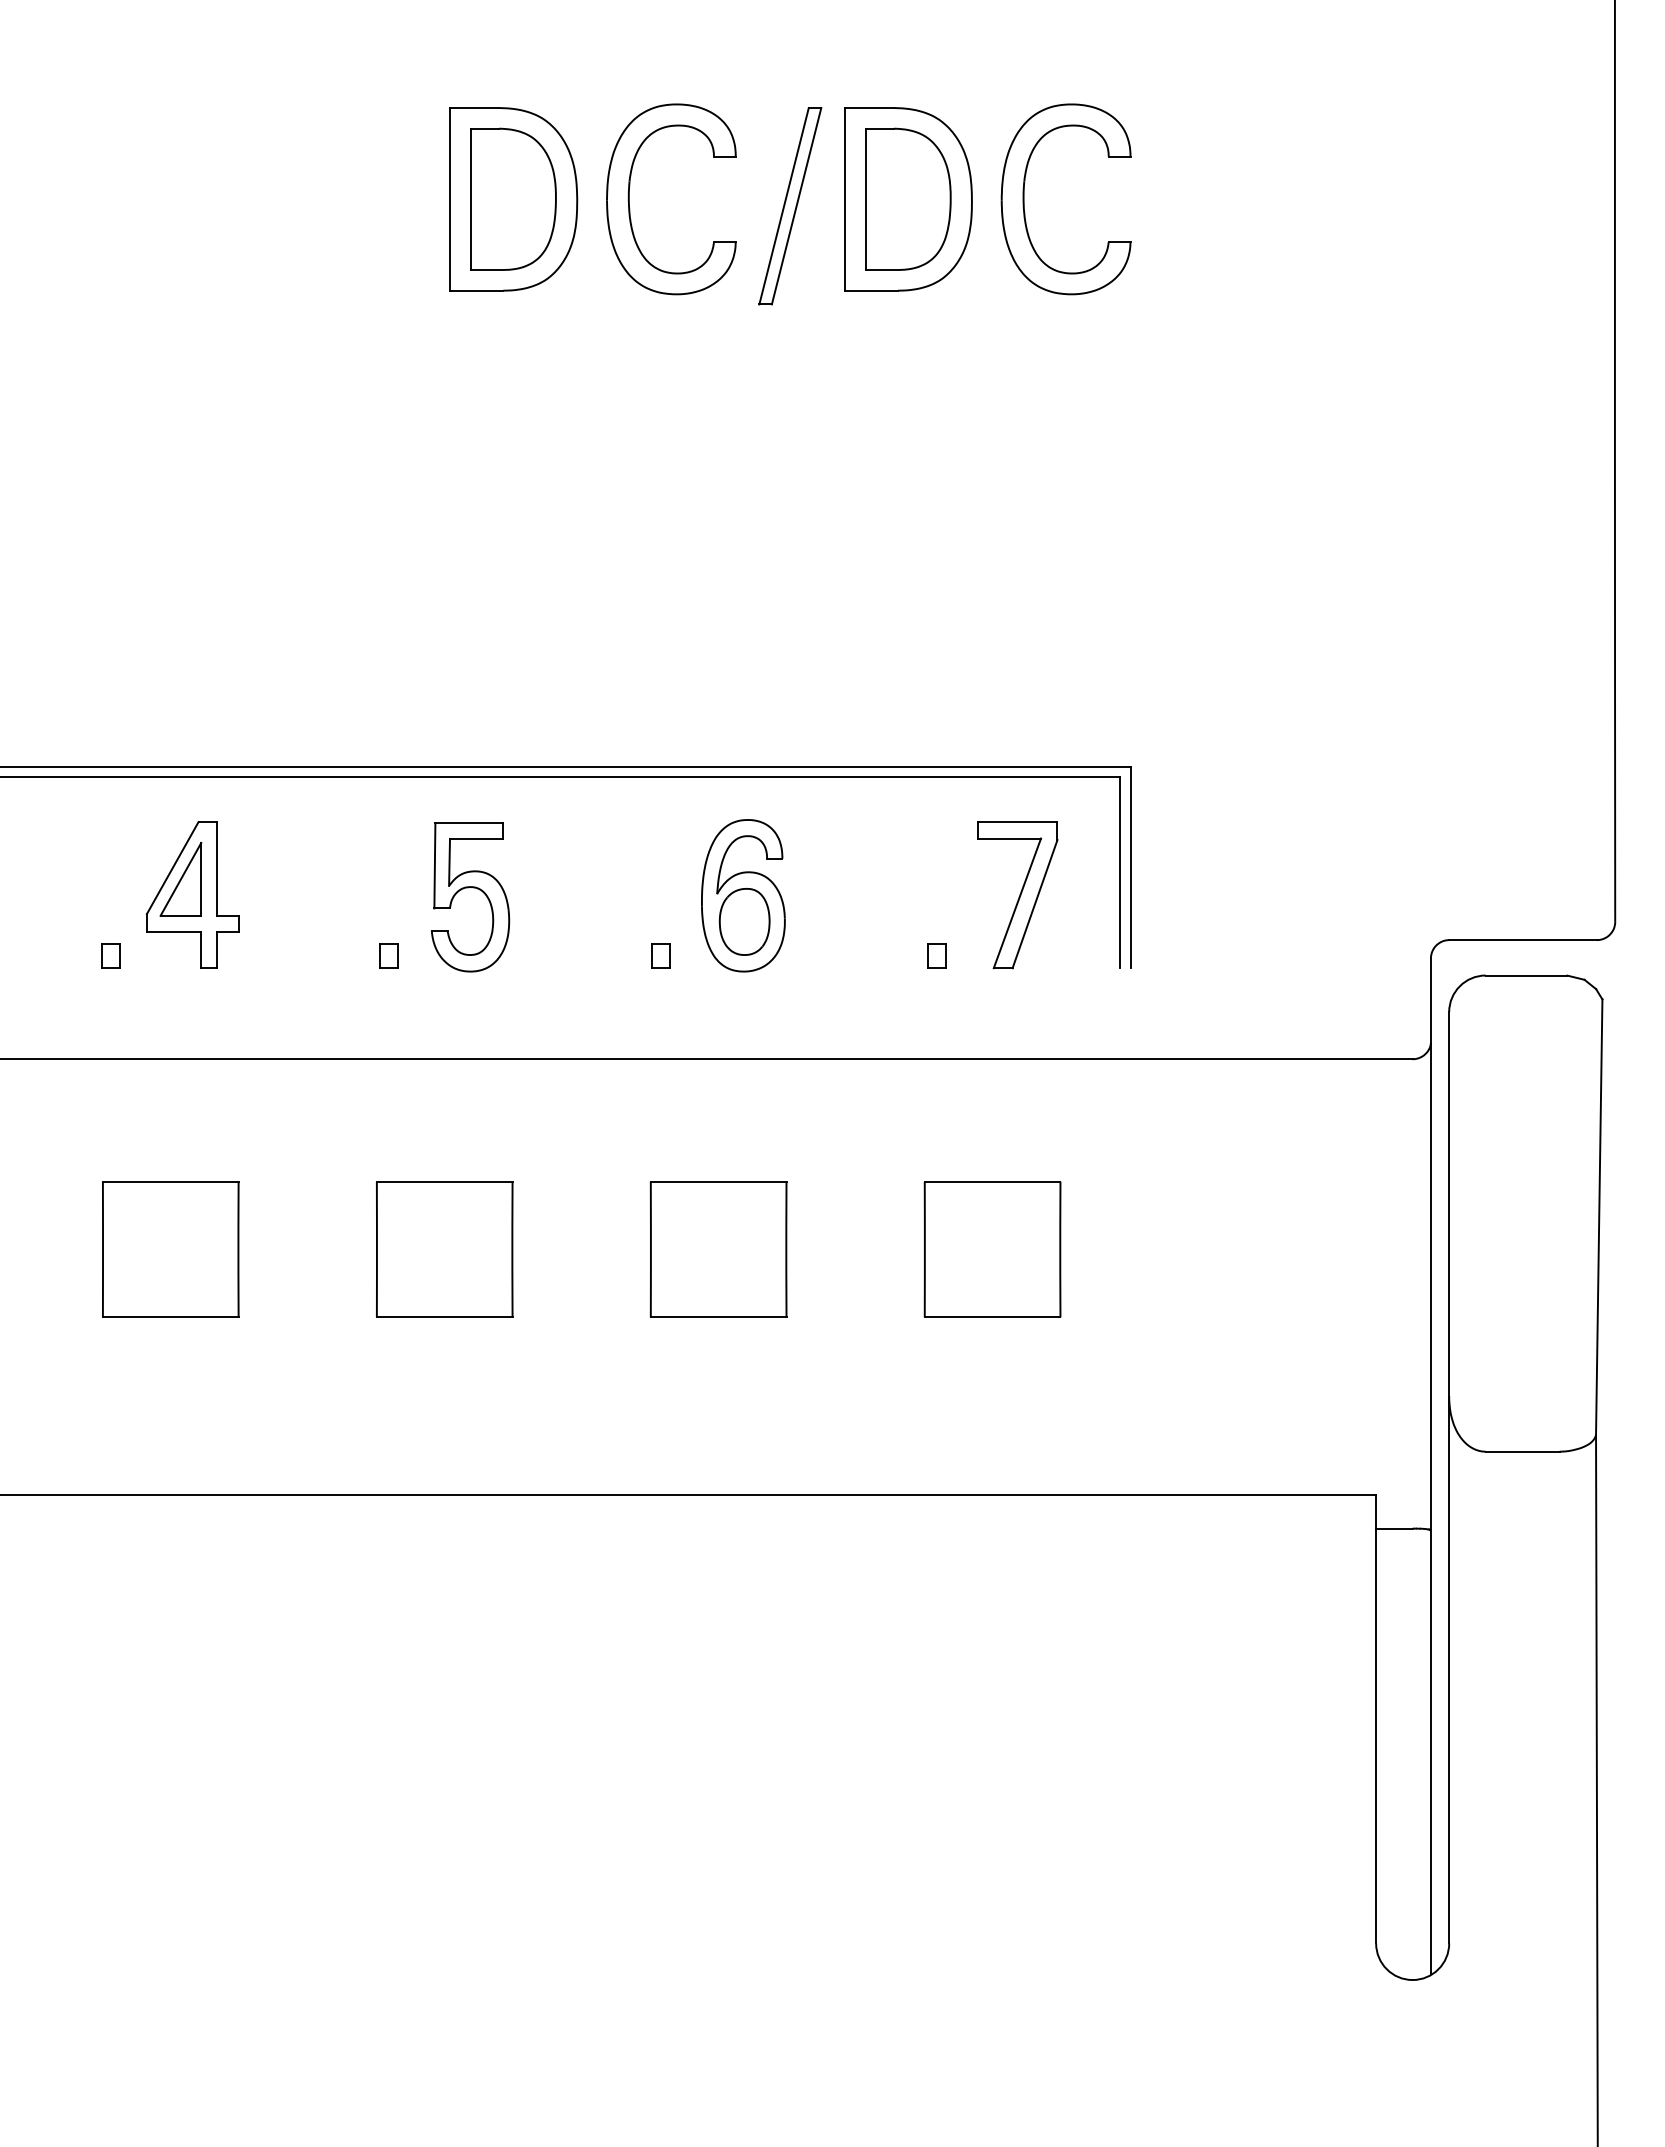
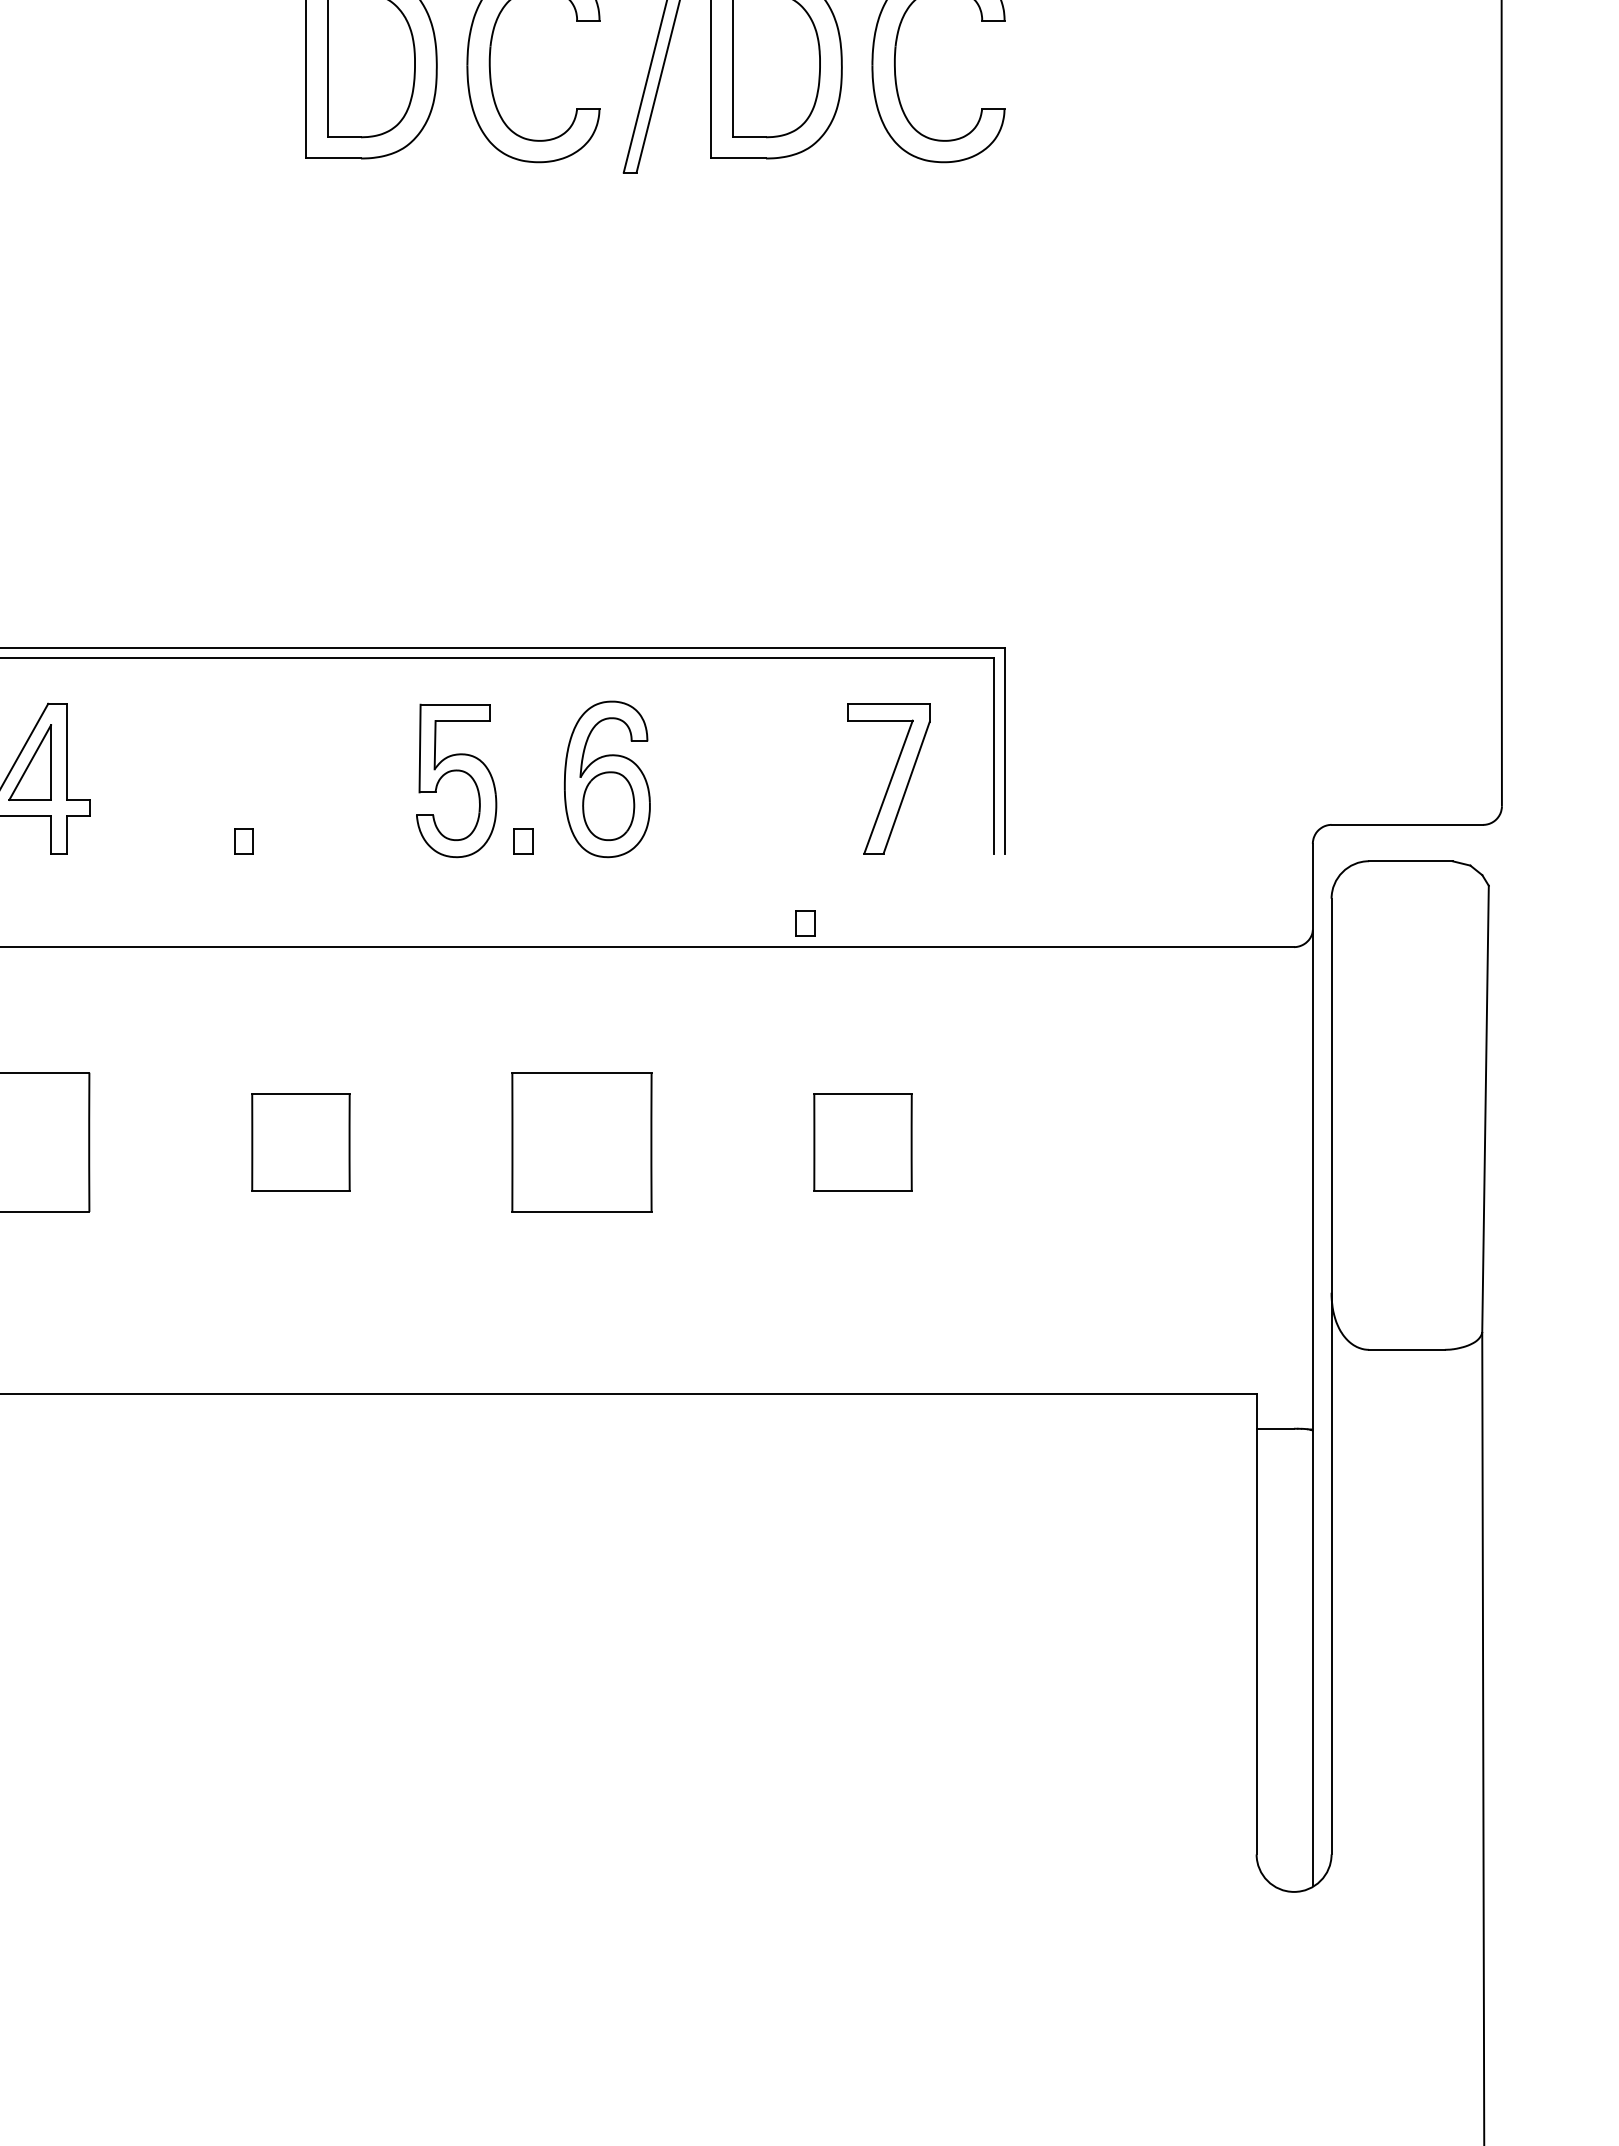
part: (468, 888) -> (454, 771), moved
part: (936, 955) -> (805, 922), moved
part: (444, 1249) -> (300, 1142), size x0.7
part: (992, 1249) -> (862, 1142), size x0.7

